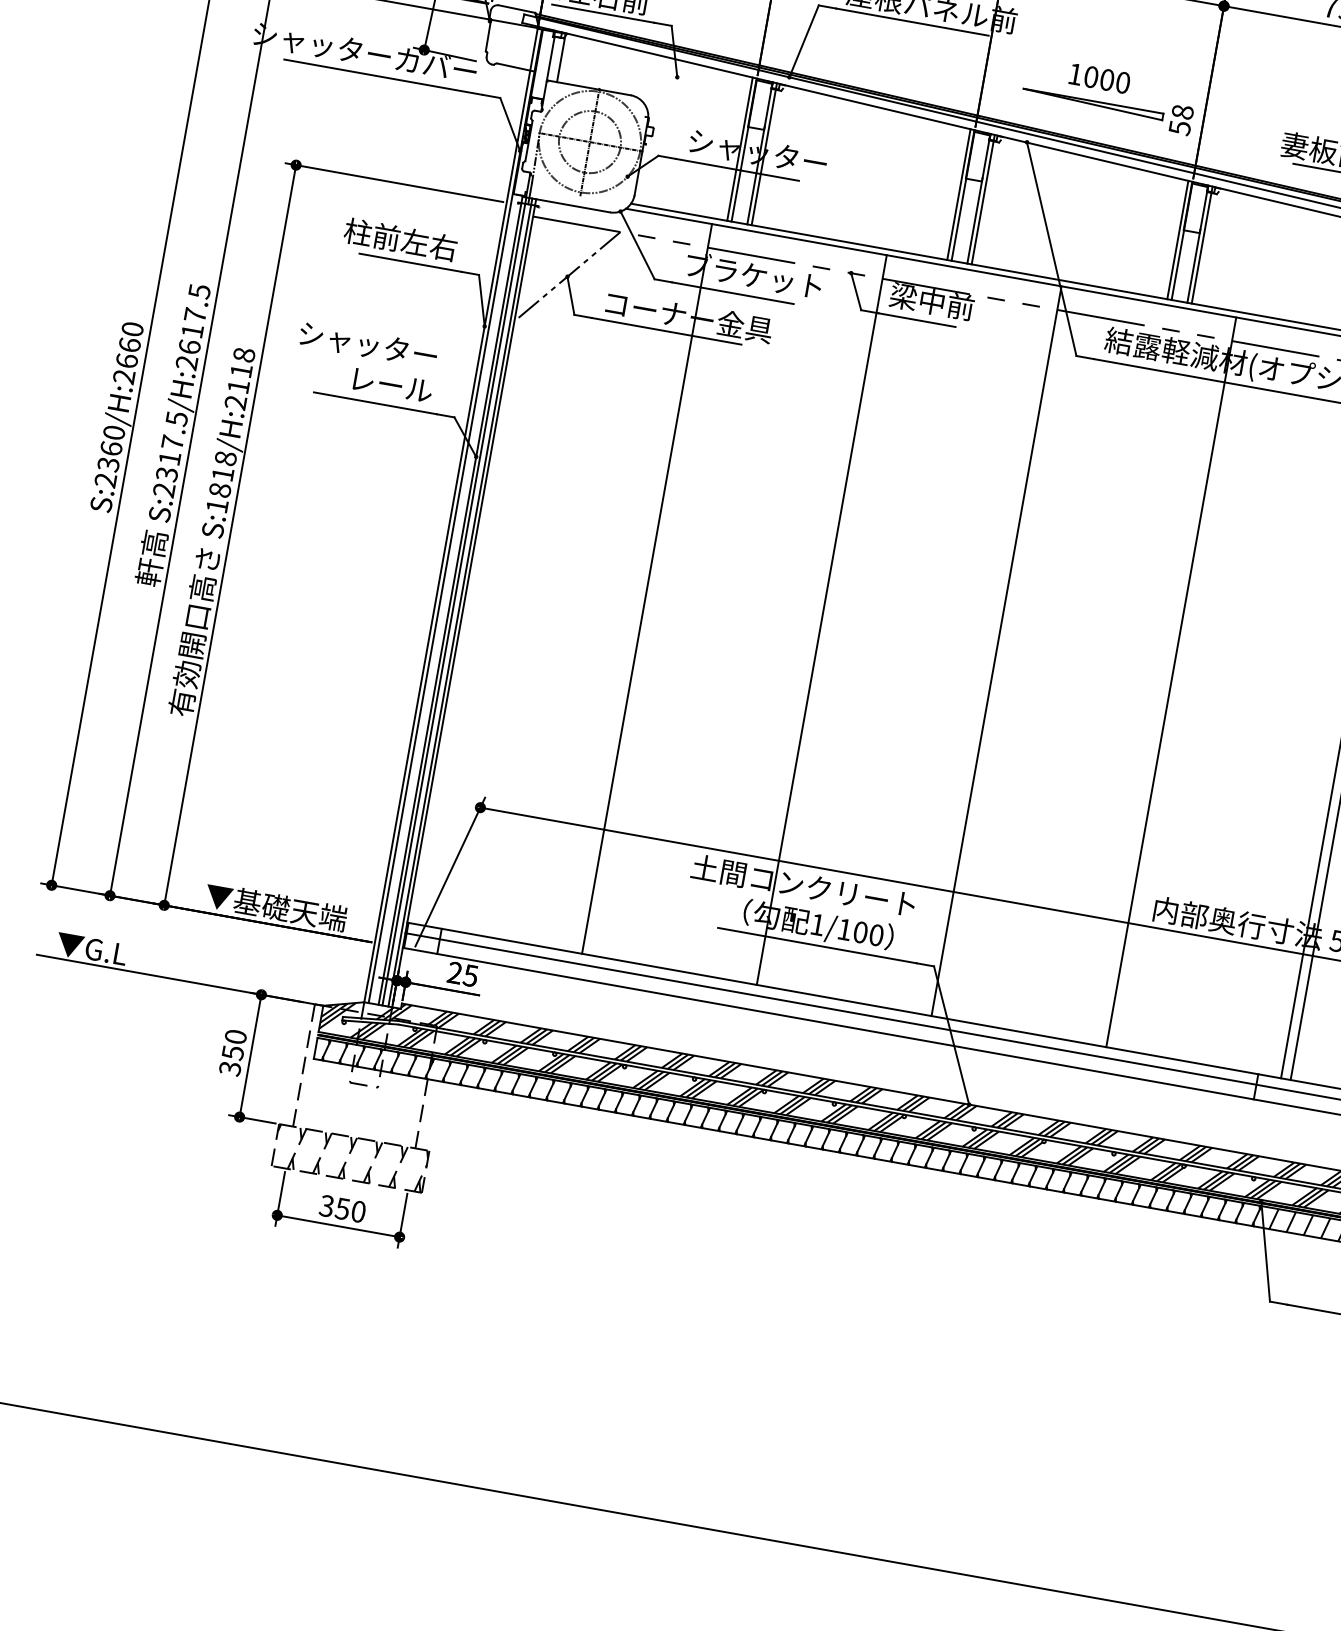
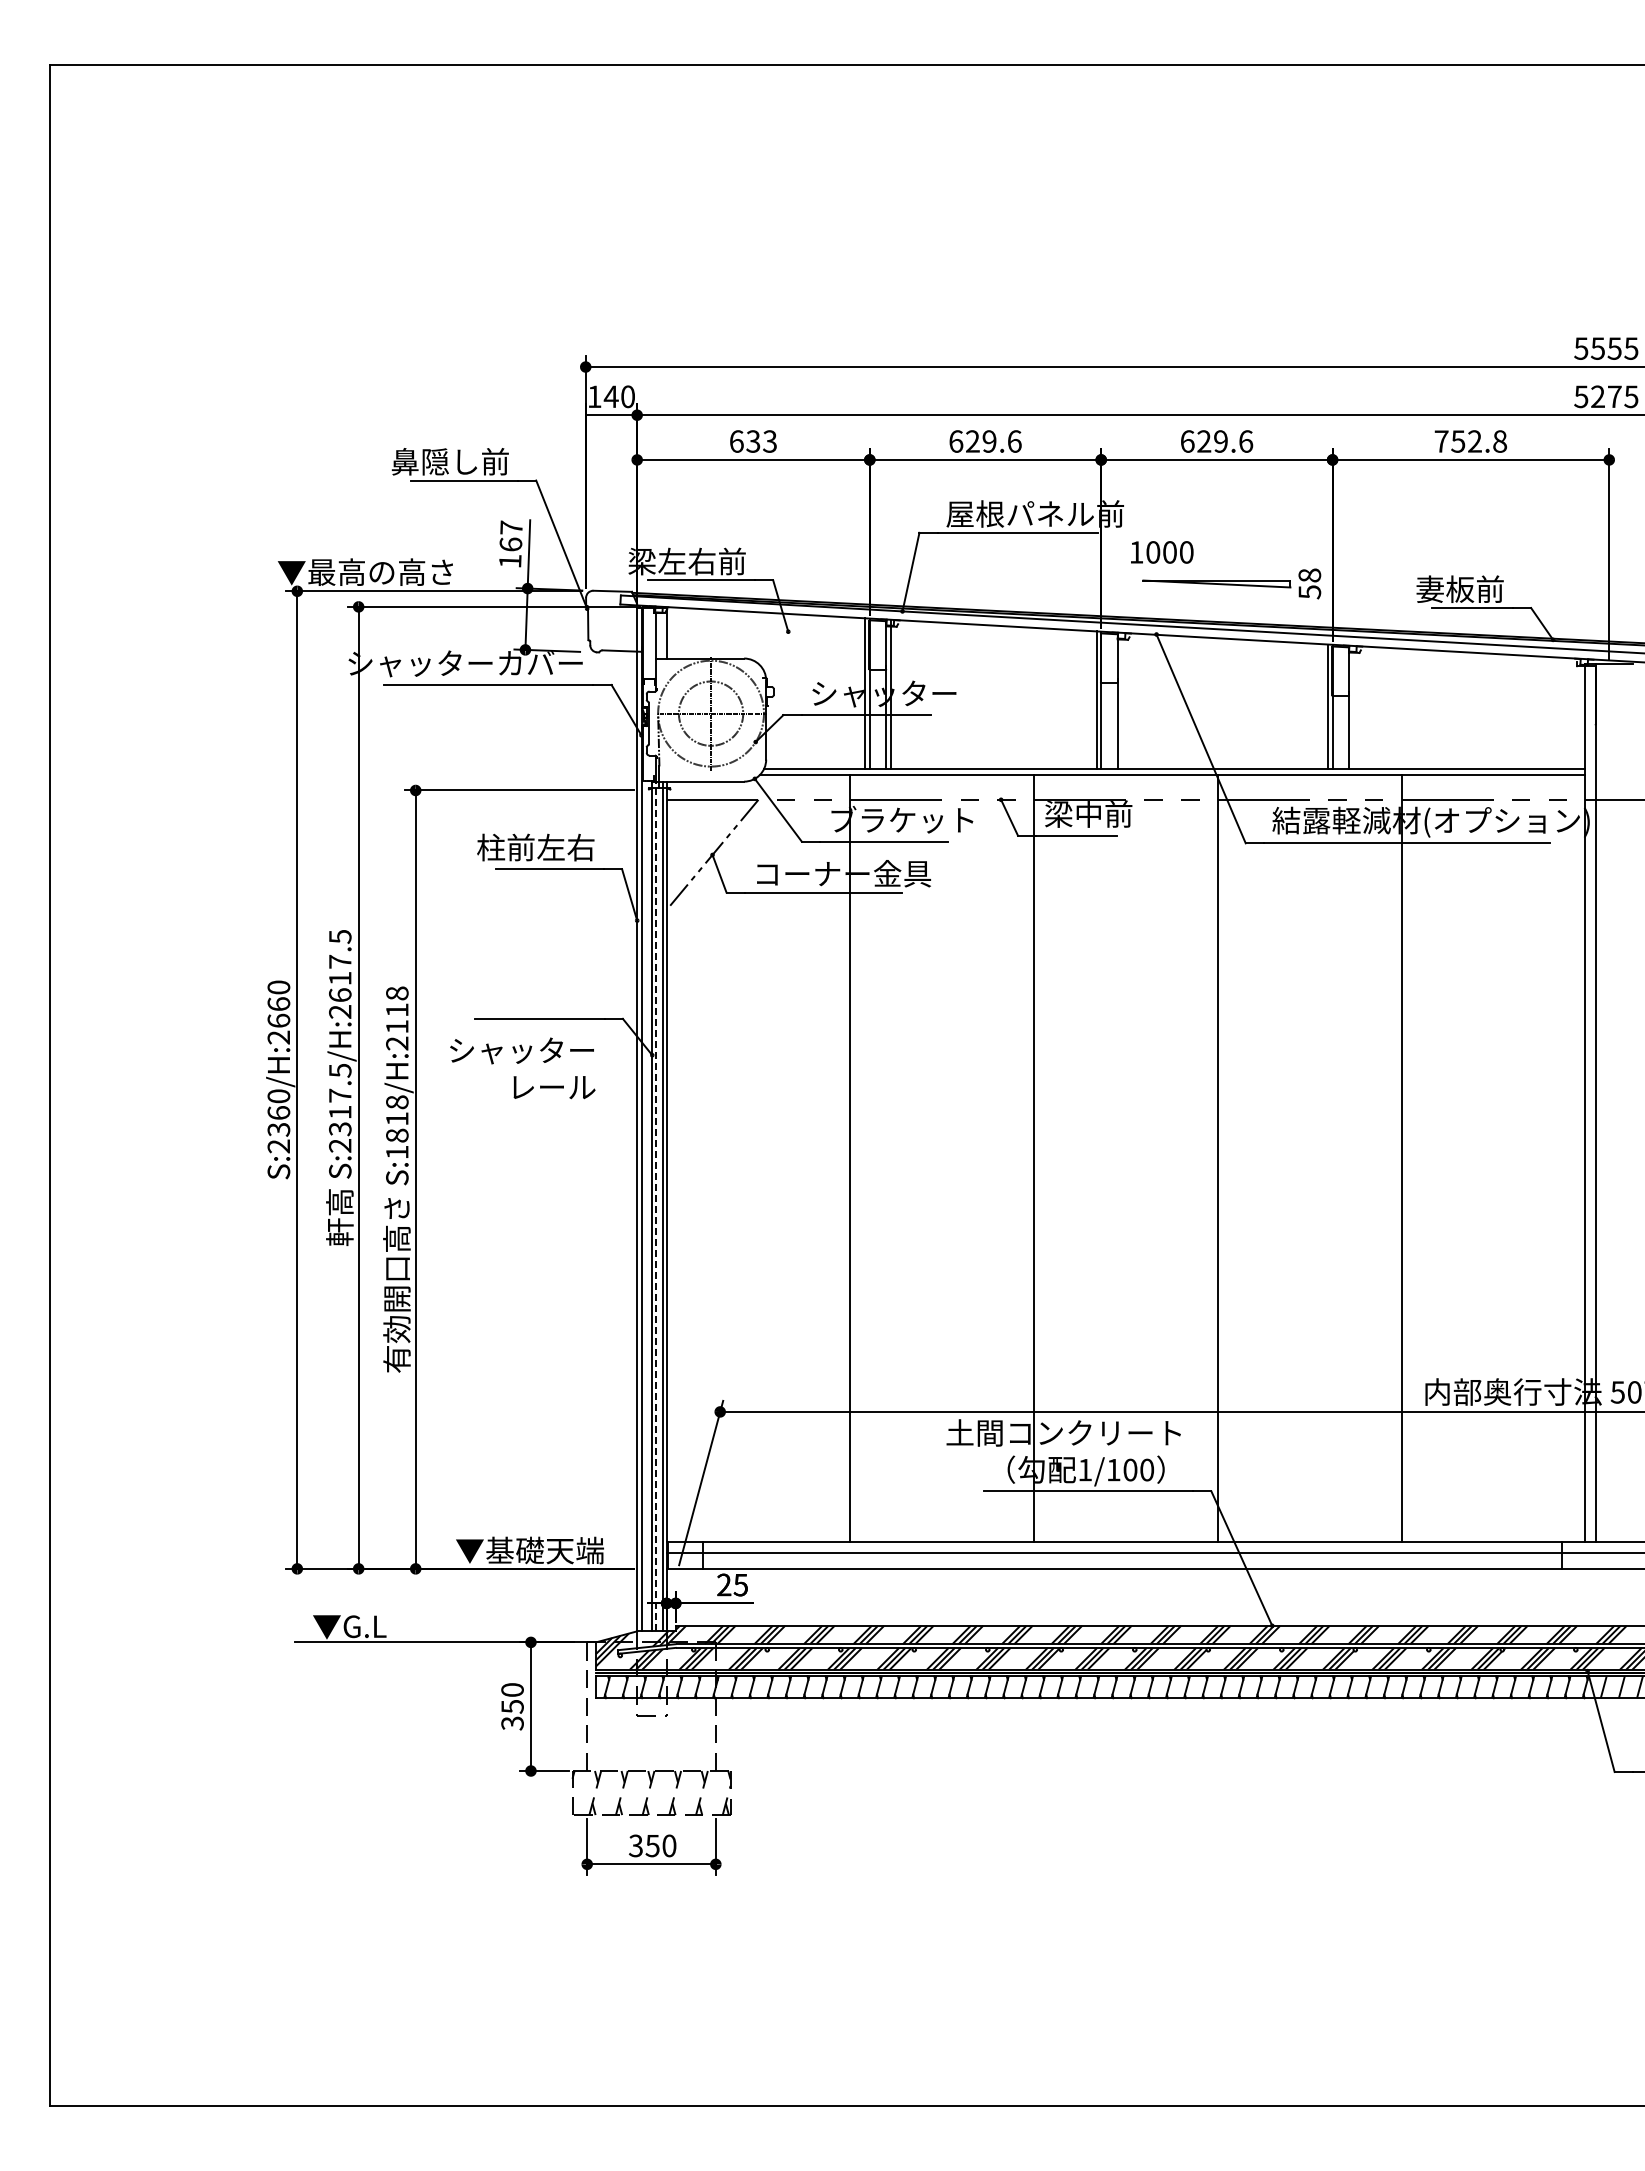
text: (1100, 78) -> (1162, 552), moved
line: (983, 199) -> (1122, 700), removed
line: (1202, 244) -> (1353, 706), removed
text: (365, 362) -> (522, 1068), moved
line: (454, 601) -> (656, 1206), solid -> dashed

